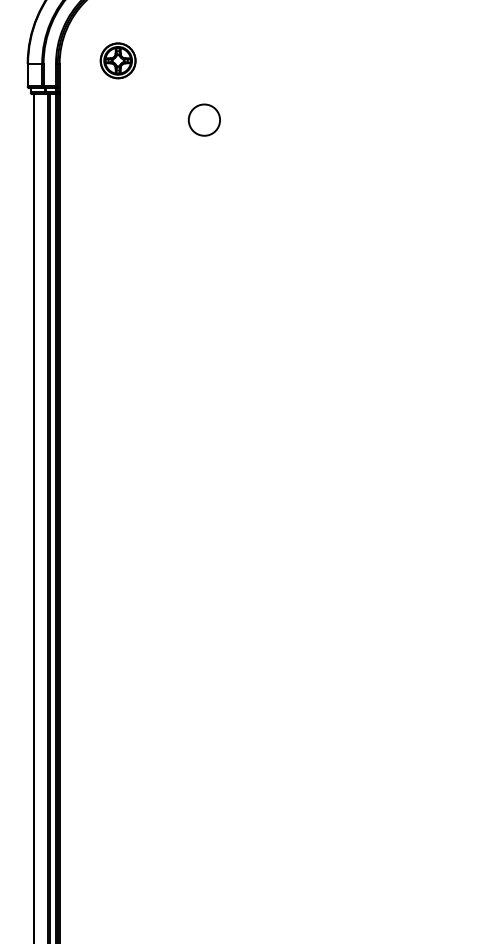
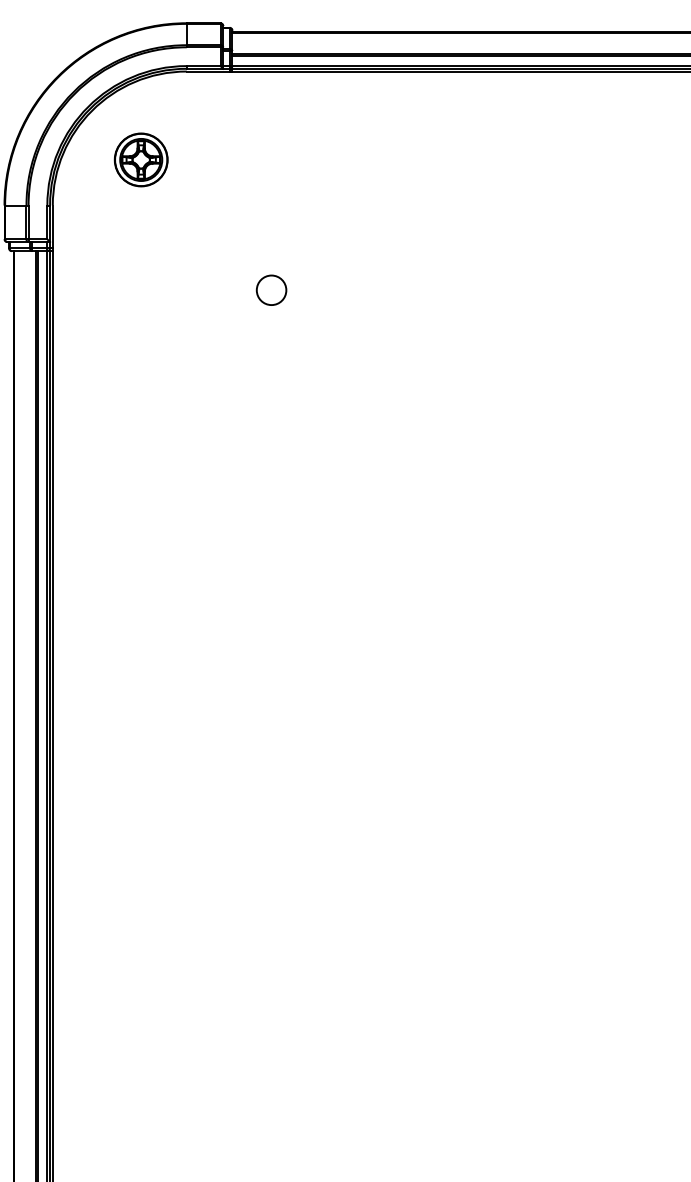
part: (117, 60) -> (140, 159), moved
circle: (204, 119) -> (271, 289), size x0.62

